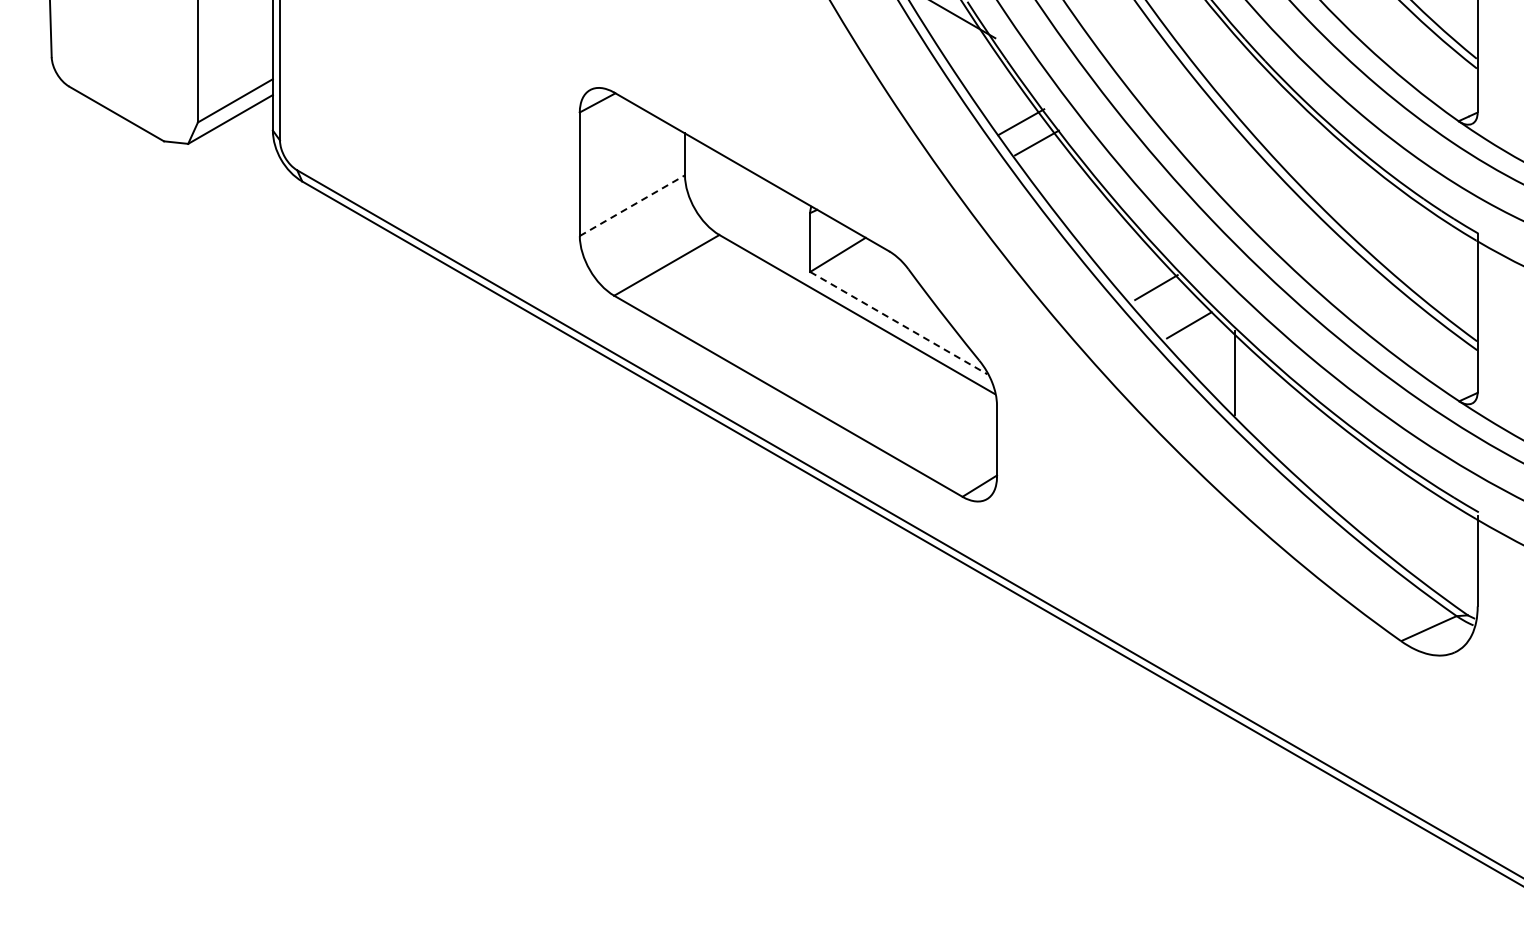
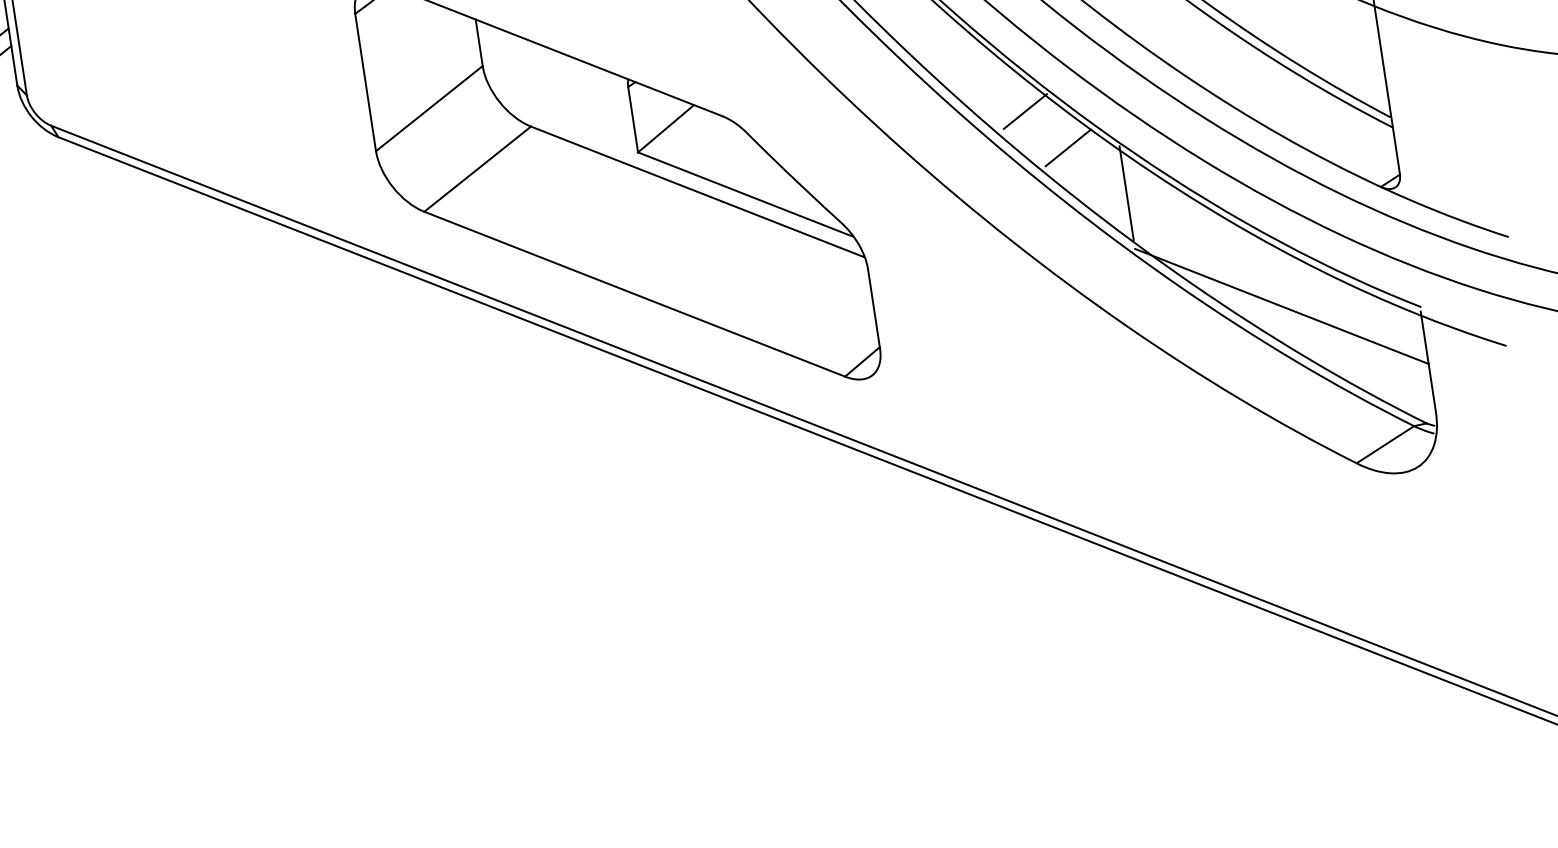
line: (632, 205) -> (429, 108), dashed -> solid
line: (899, 323) -> (745, 194), dashed -> solid
line: (1355, 493) -> (1281, 306), added

